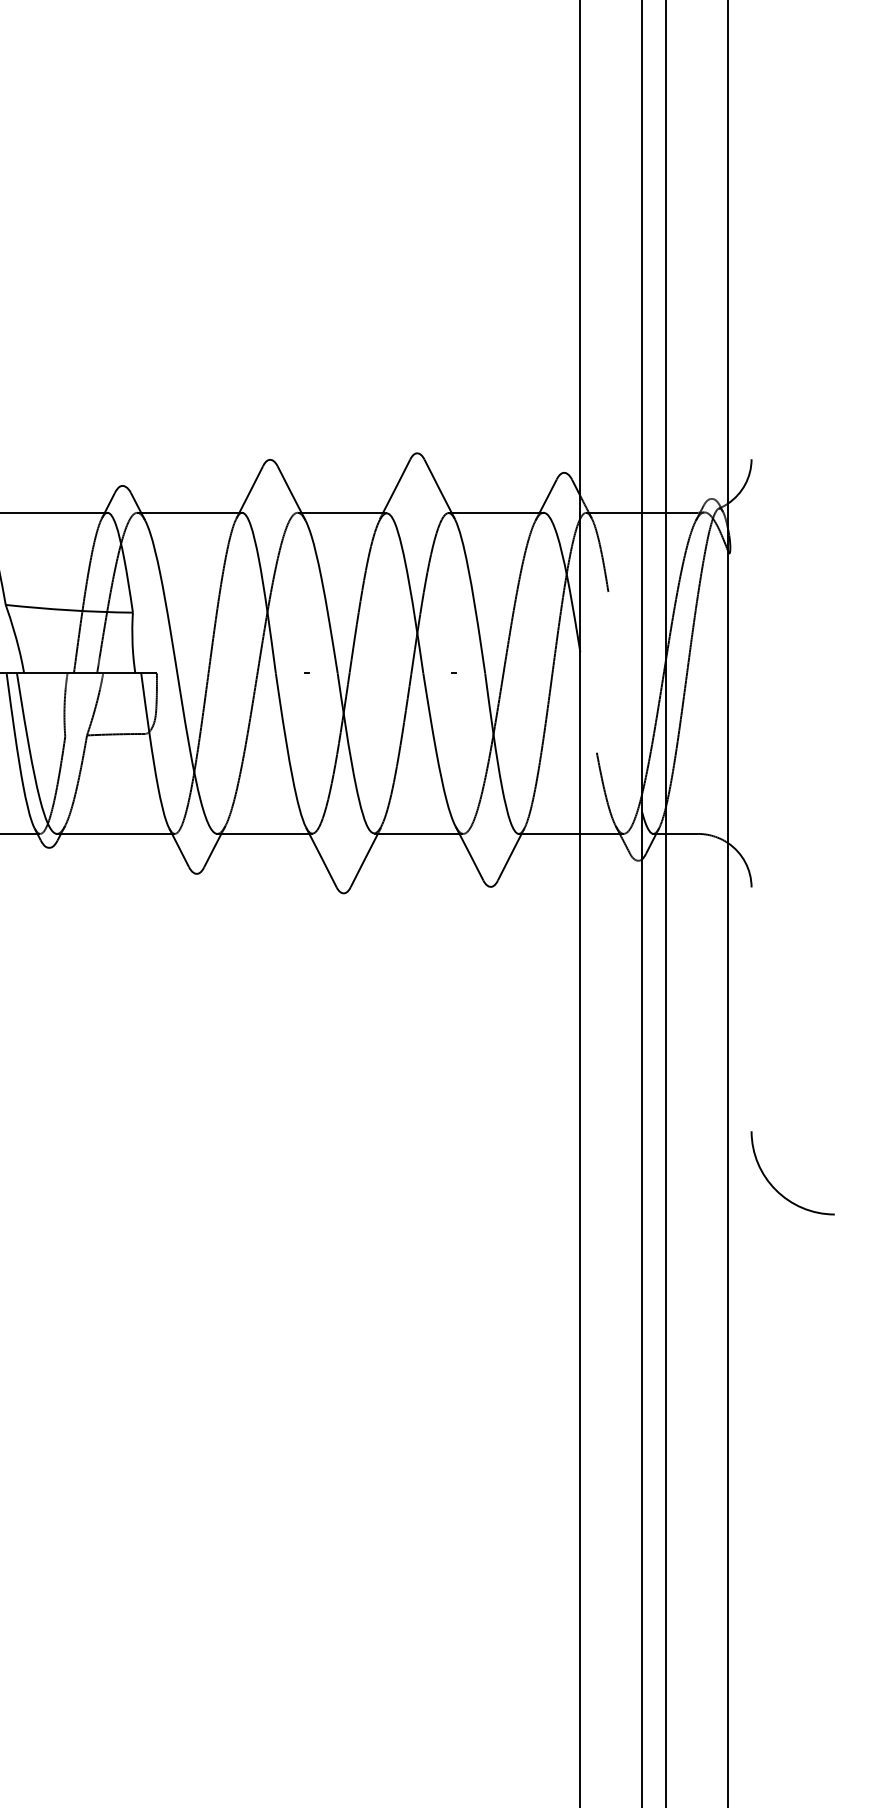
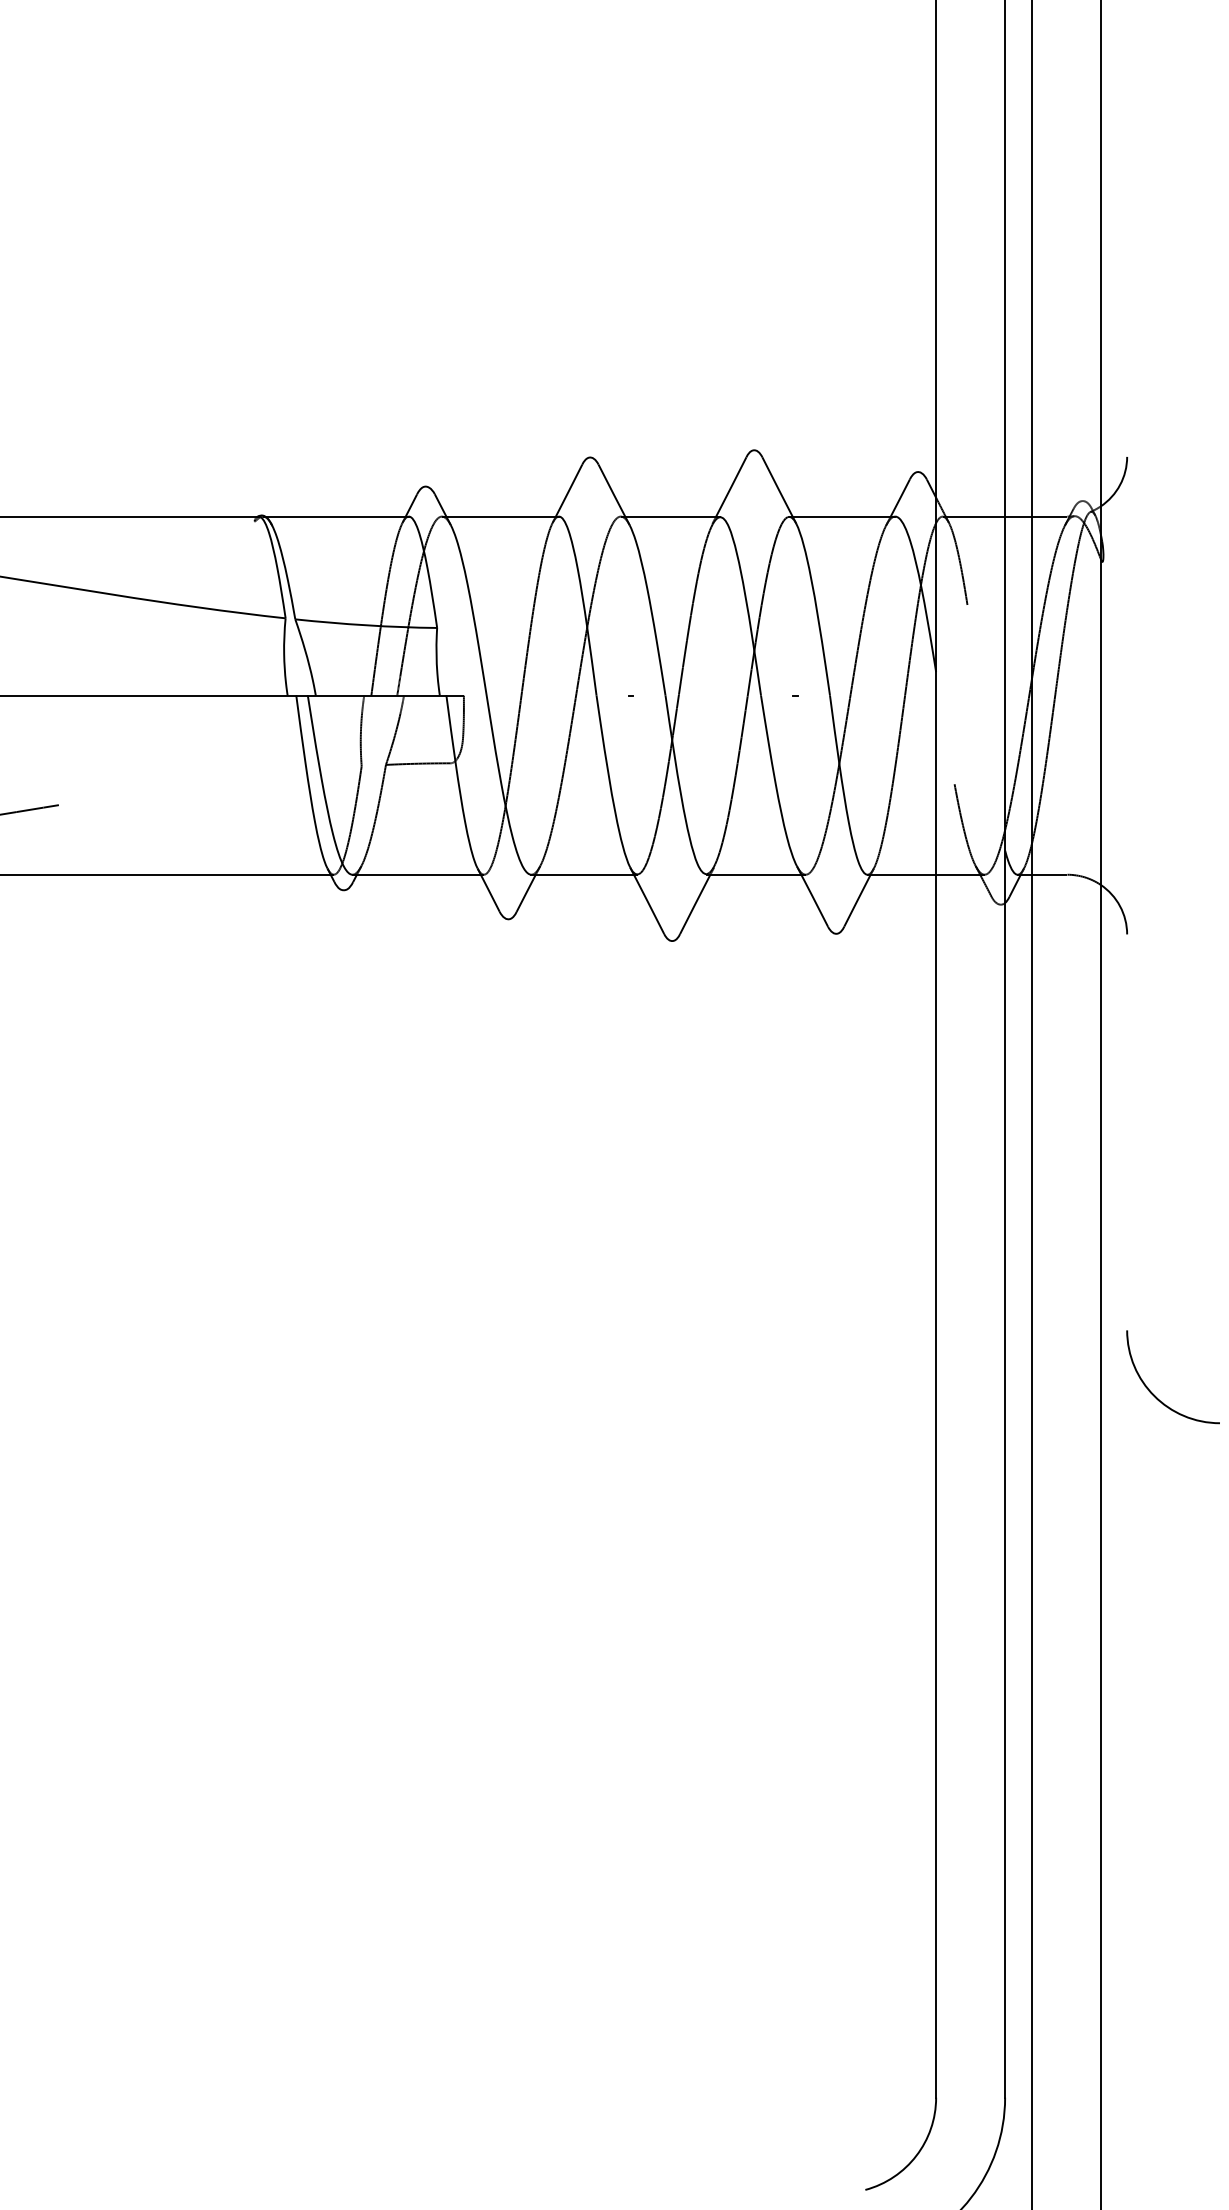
arc: (776, 1188) -> (1154, 1394), moved

